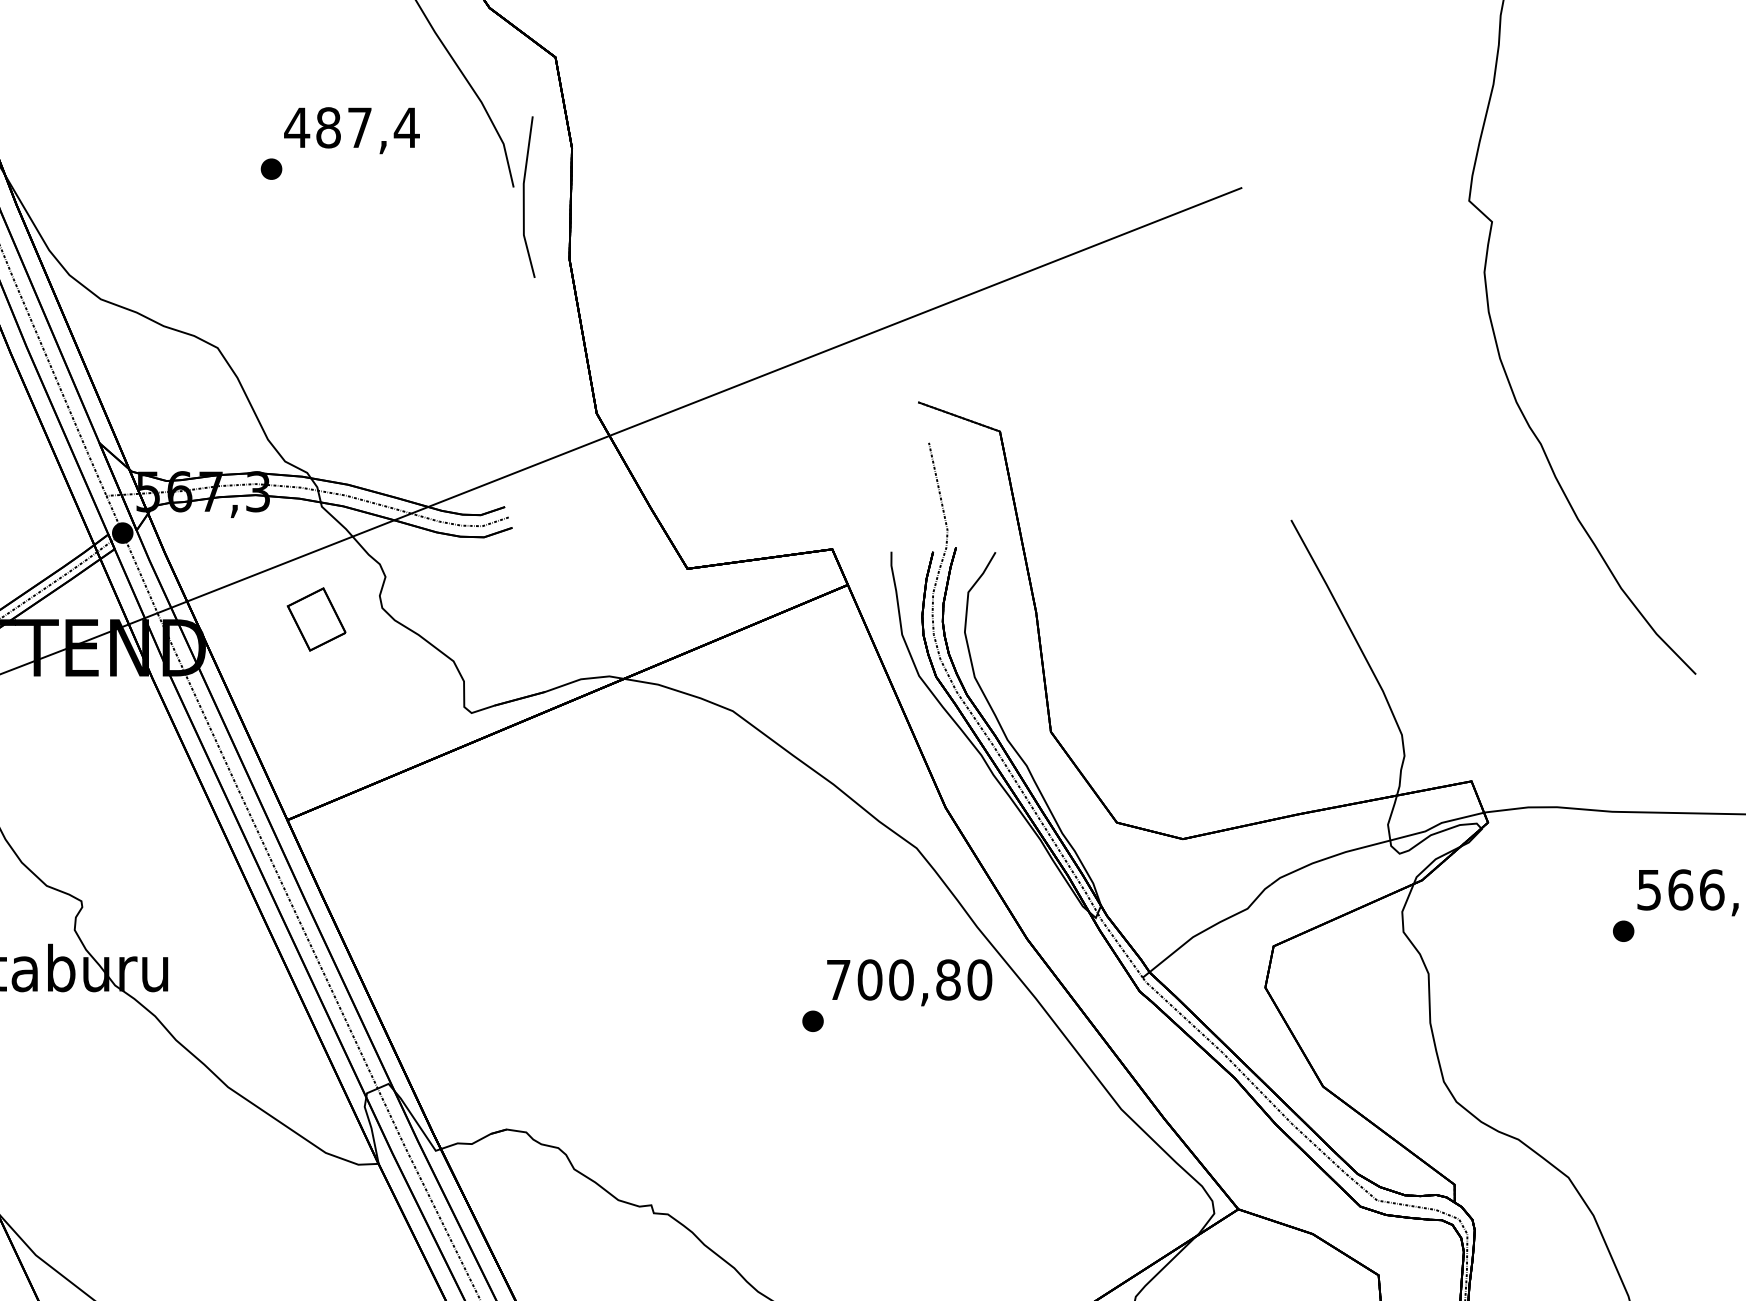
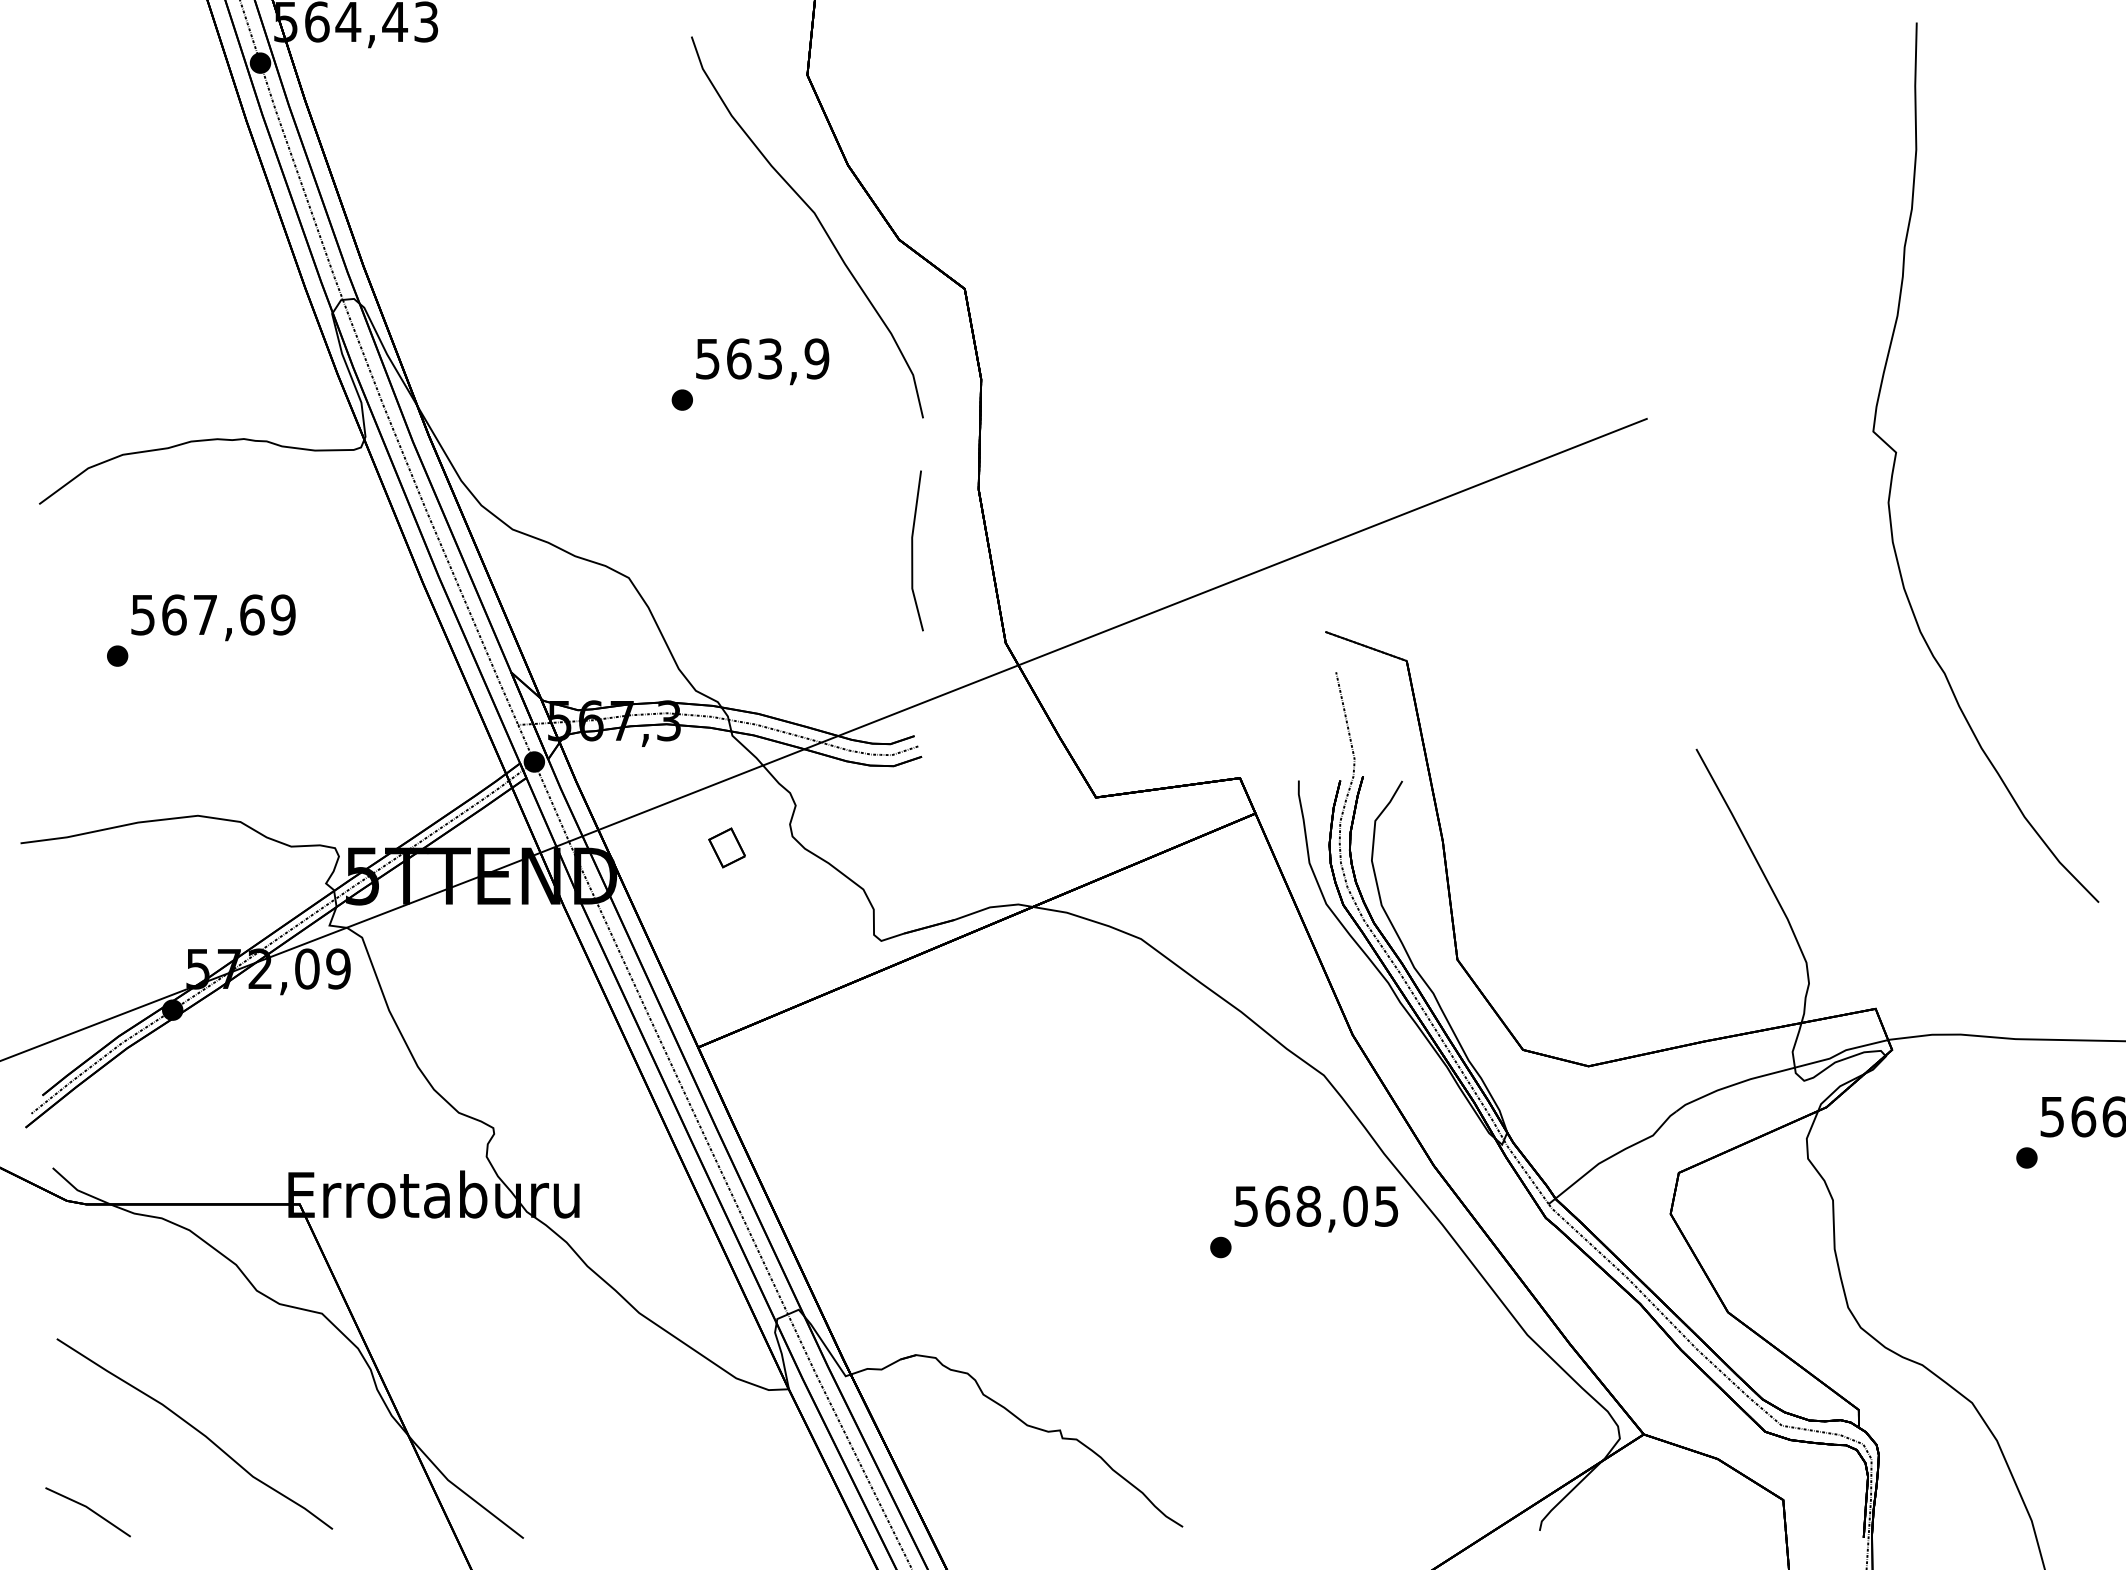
text: (351, 127) -> (761, 358), 487,4 -> 563,9
line: (525, 196) -> (913, 550), moved
part: (315, 619) -> (726, 847), size x0.62
text: (909, 979) -> (1316, 1205), 700,80 -> 568,05

